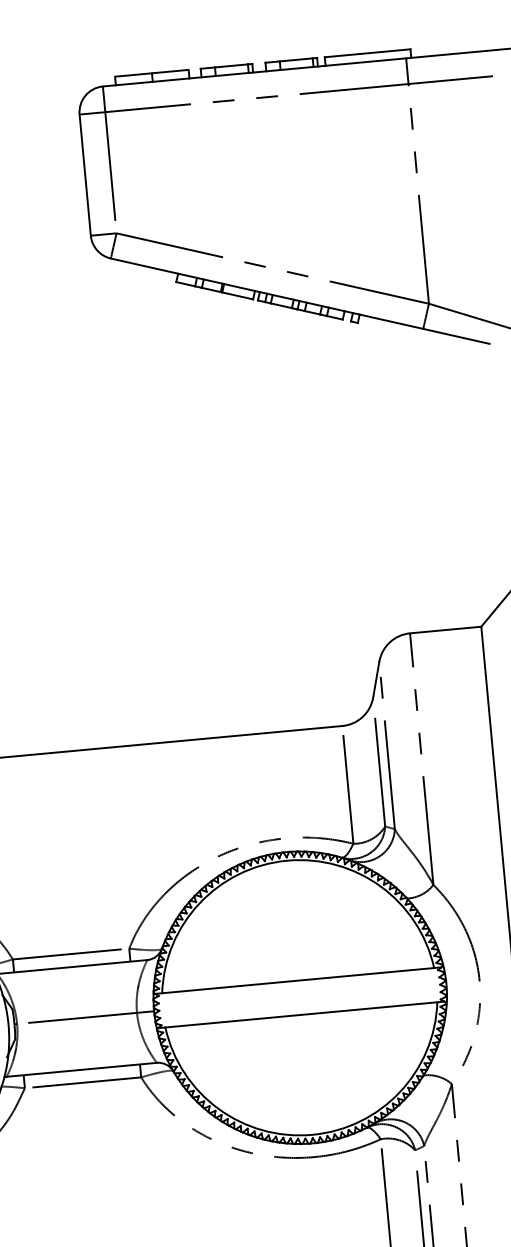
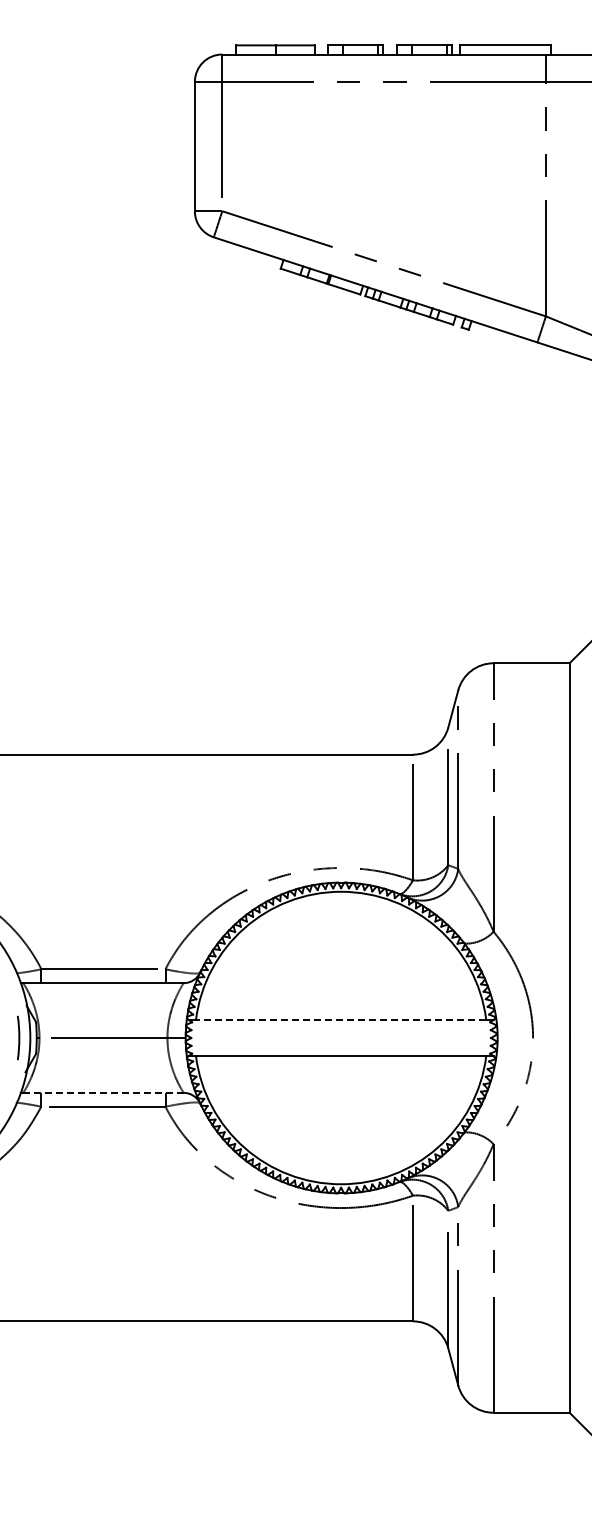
line: (297, 980) -> (340, 1019), solid -> dashed
line: (80, 1069) -> (102, 1092), solid -> dashed

